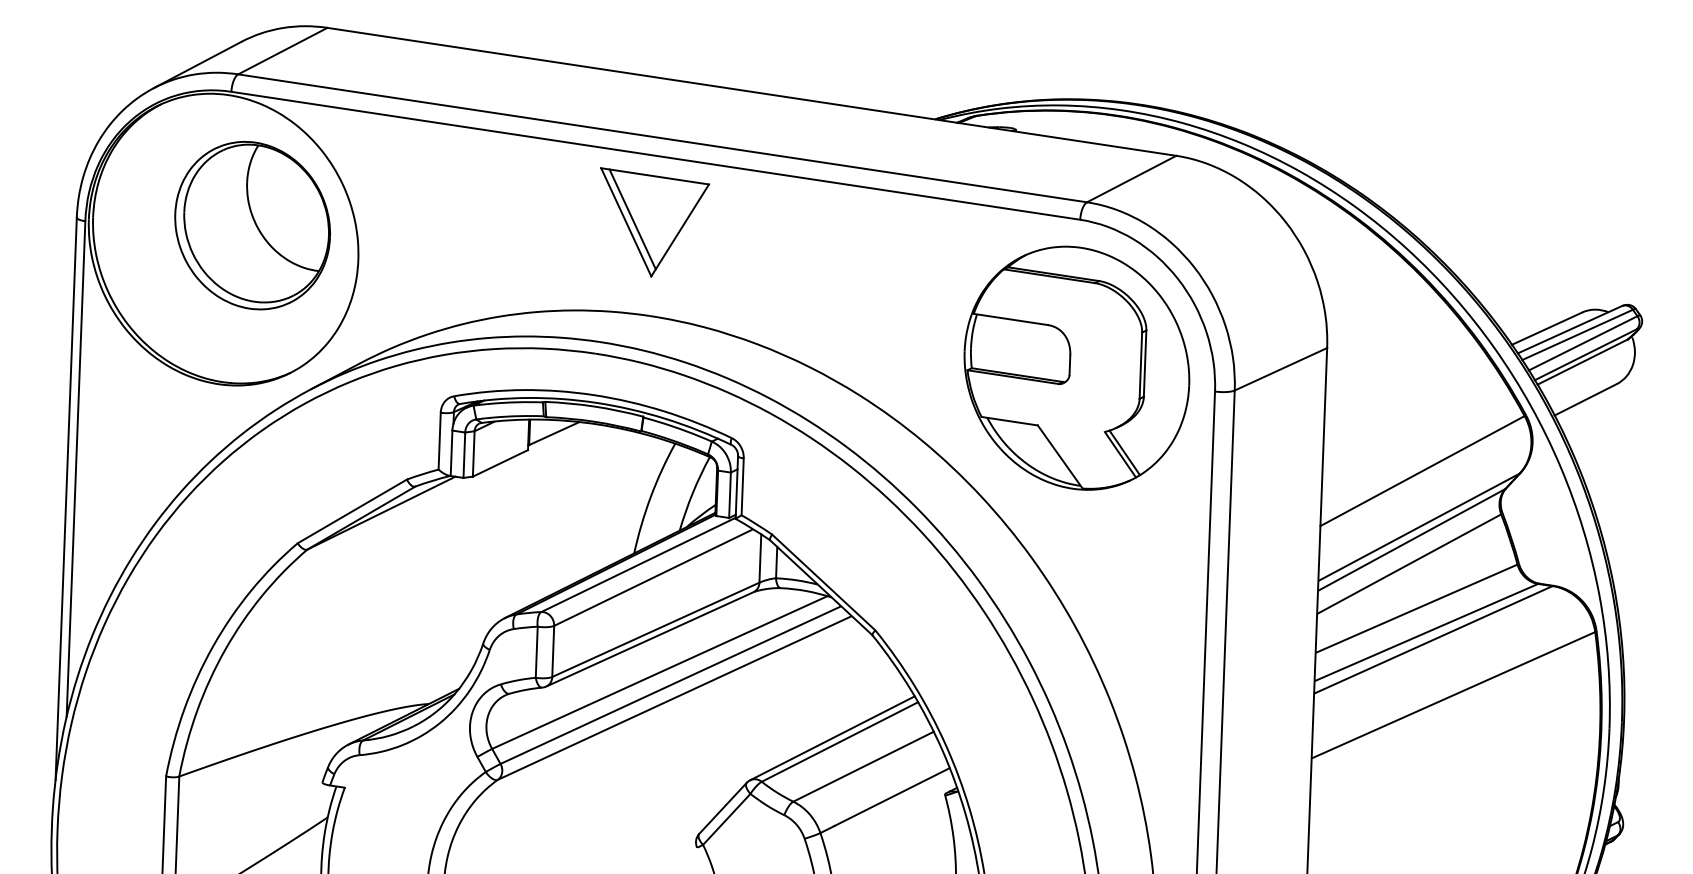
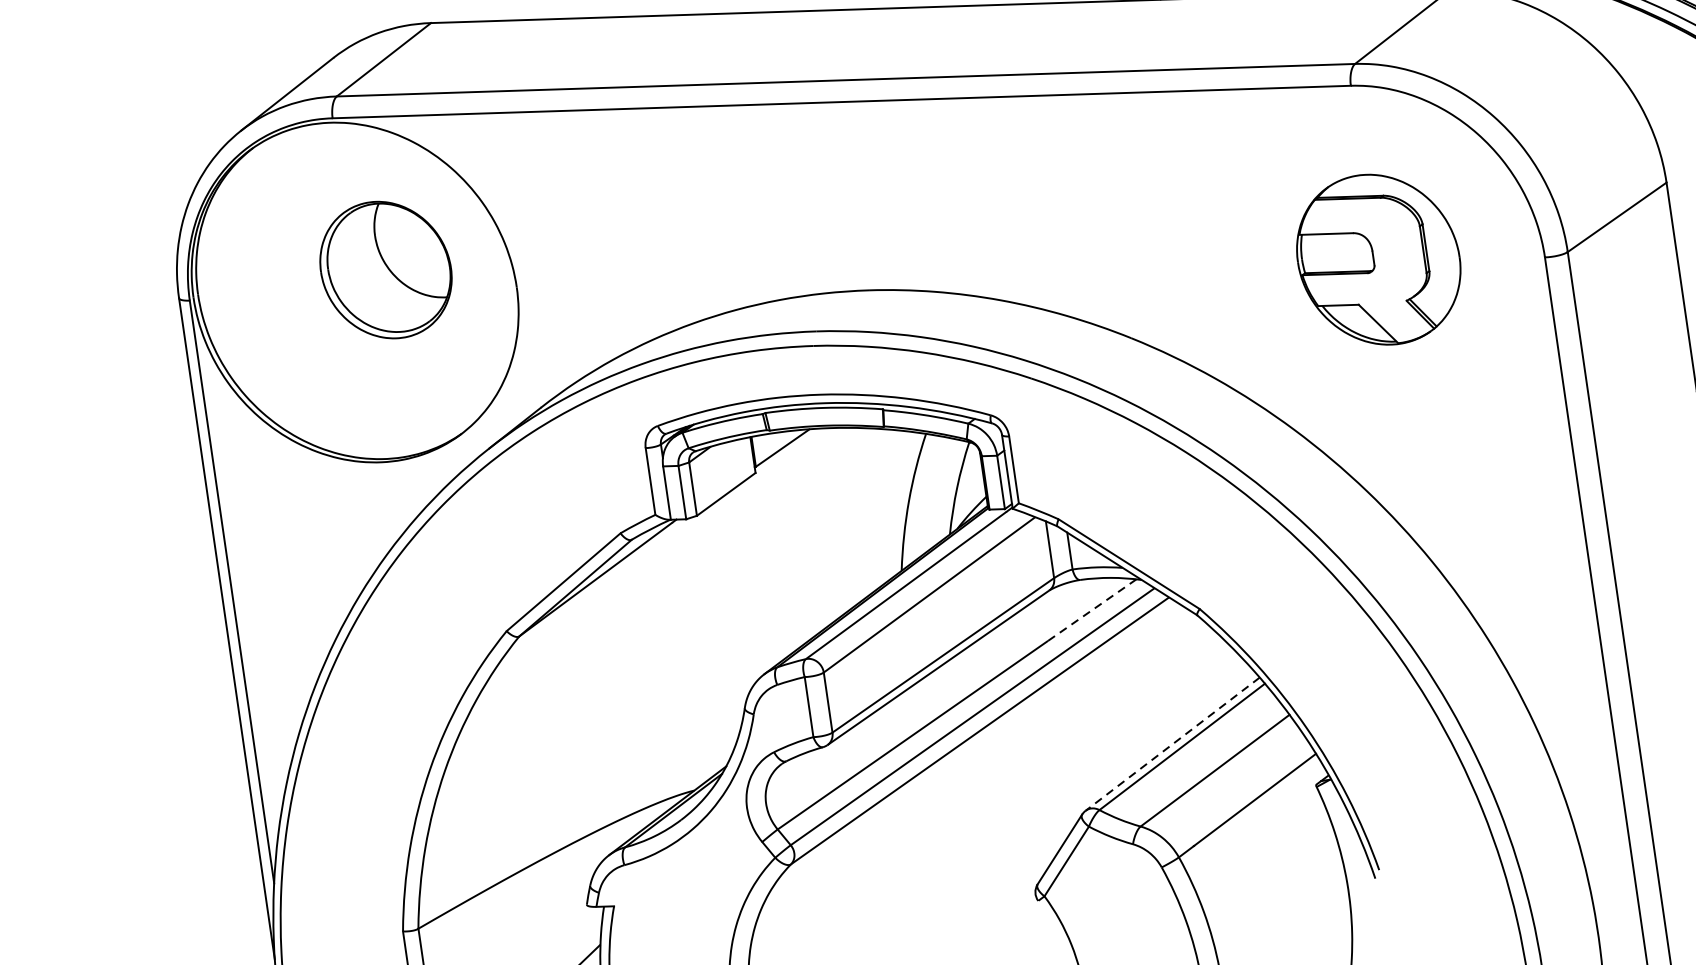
part: (655, 222) -> (855, 179), removed
part: (252, 225) -> (385, 269), size x0.7
part: (1076, 367) -> (1378, 259), size x0.6
line: (786, 614) -> (1092, 609), solid -> dashed
line: (832, 738) -> (1172, 744), solid -> dashed

